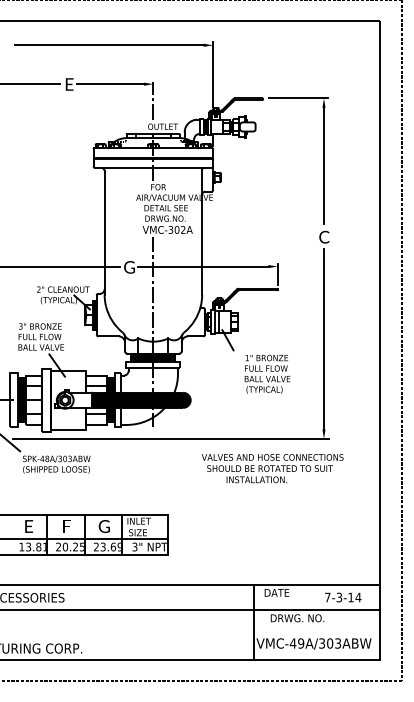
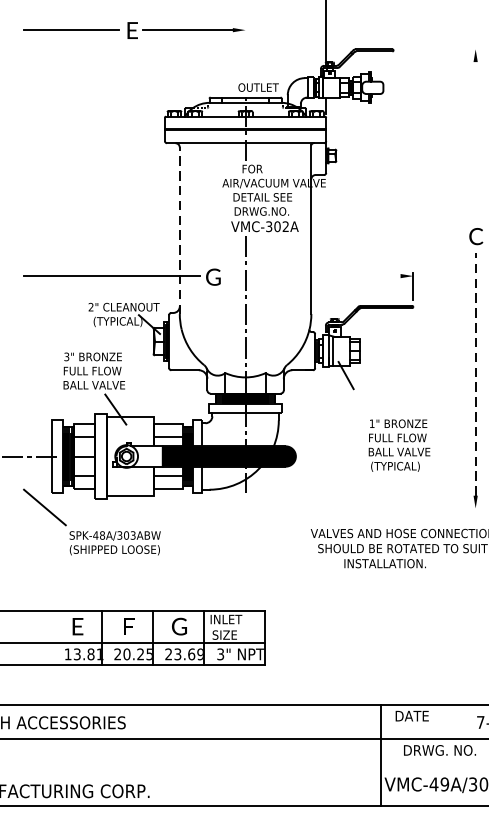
line: (298, 98) -> (441, 49), removed
line: (153, 100) -> (245, 52), removed
line: (324, 165) -> (476, 139), removed
line: (104, 232) -> (179, 230), solid -> dashed
line: (203, 266) -> (313, 276), removed
line: (324, 338) -> (476, 373), solid -> dashed
text: (267, 373) -> (399, 444), moved
line: (170, 438) -> (268, 507), removed

